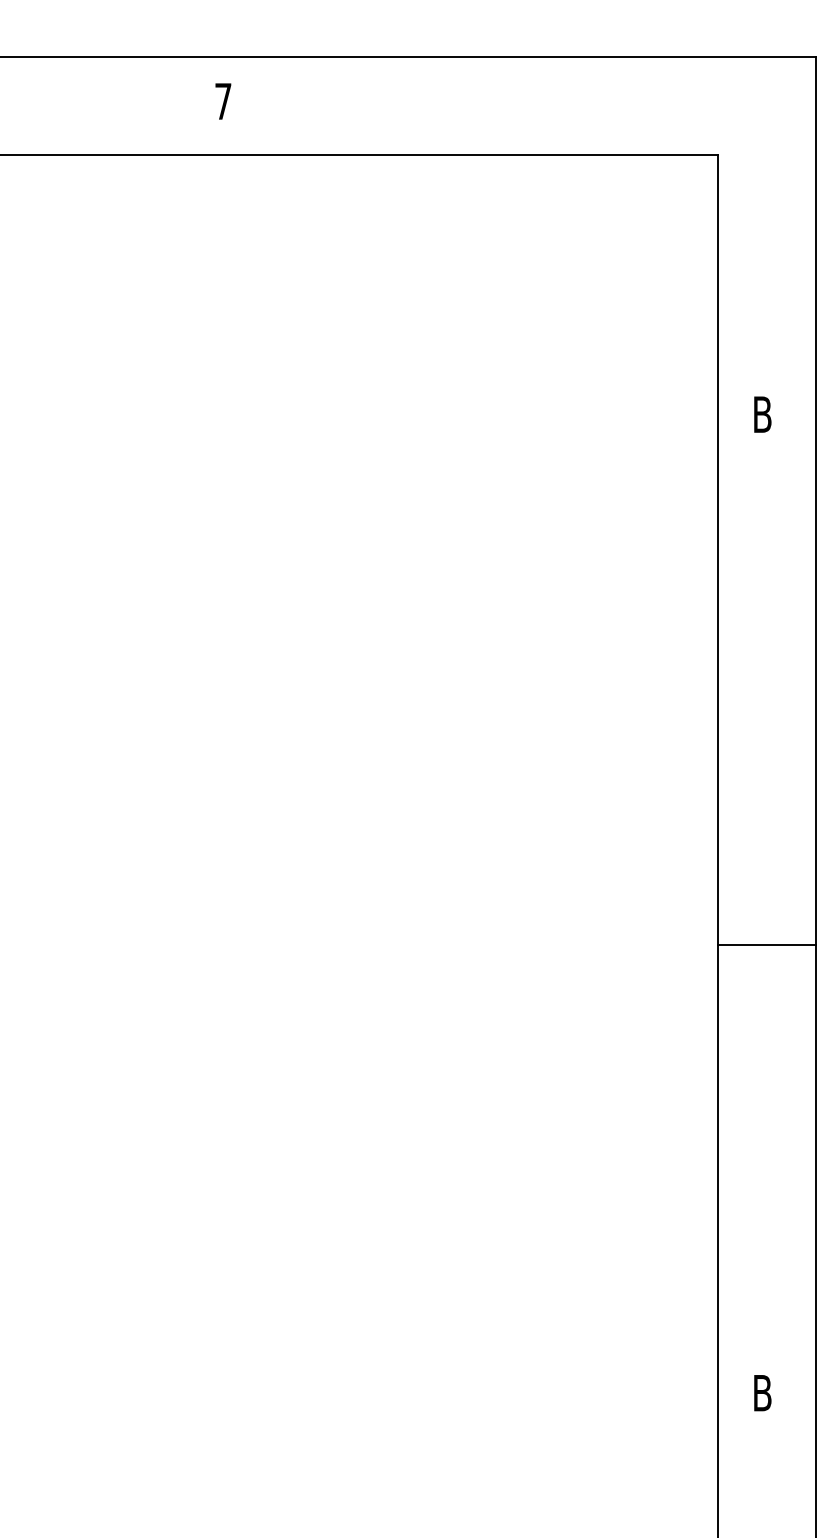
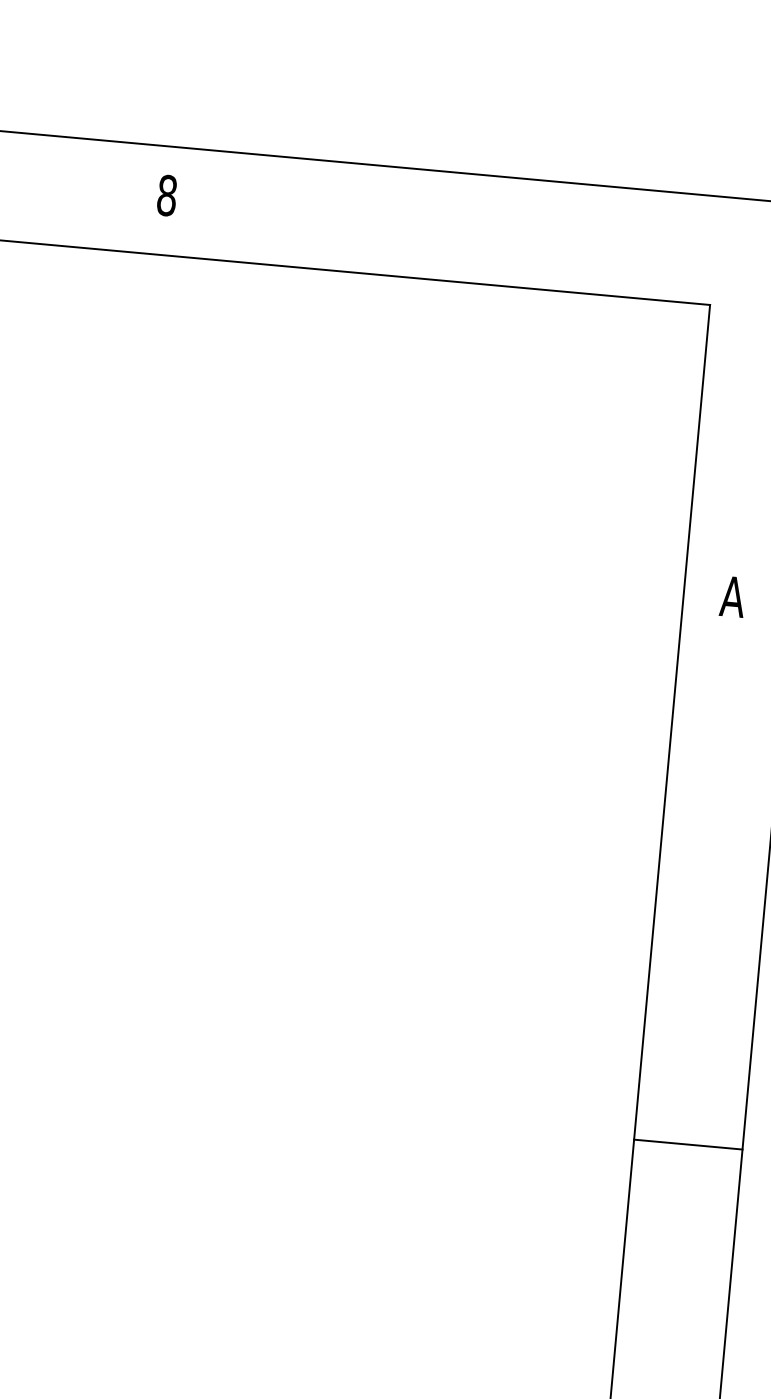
text: (223, 101) -> (167, 195), 7 -> 8
text: (762, 414) -> (732, 596), B -> A
line: (767, 944) -> (688, 1144), moved

